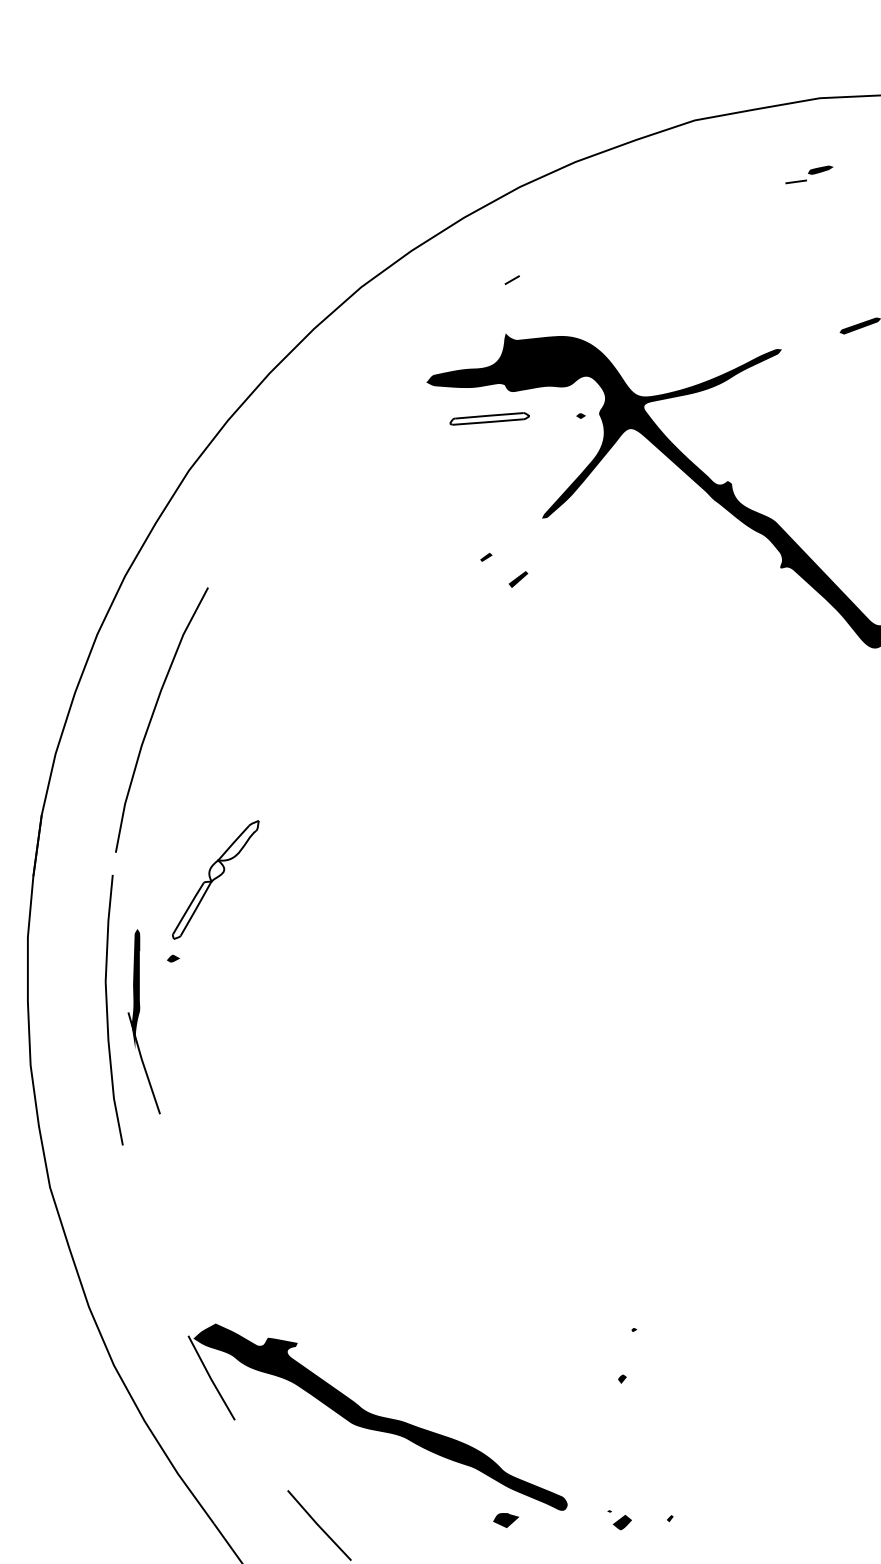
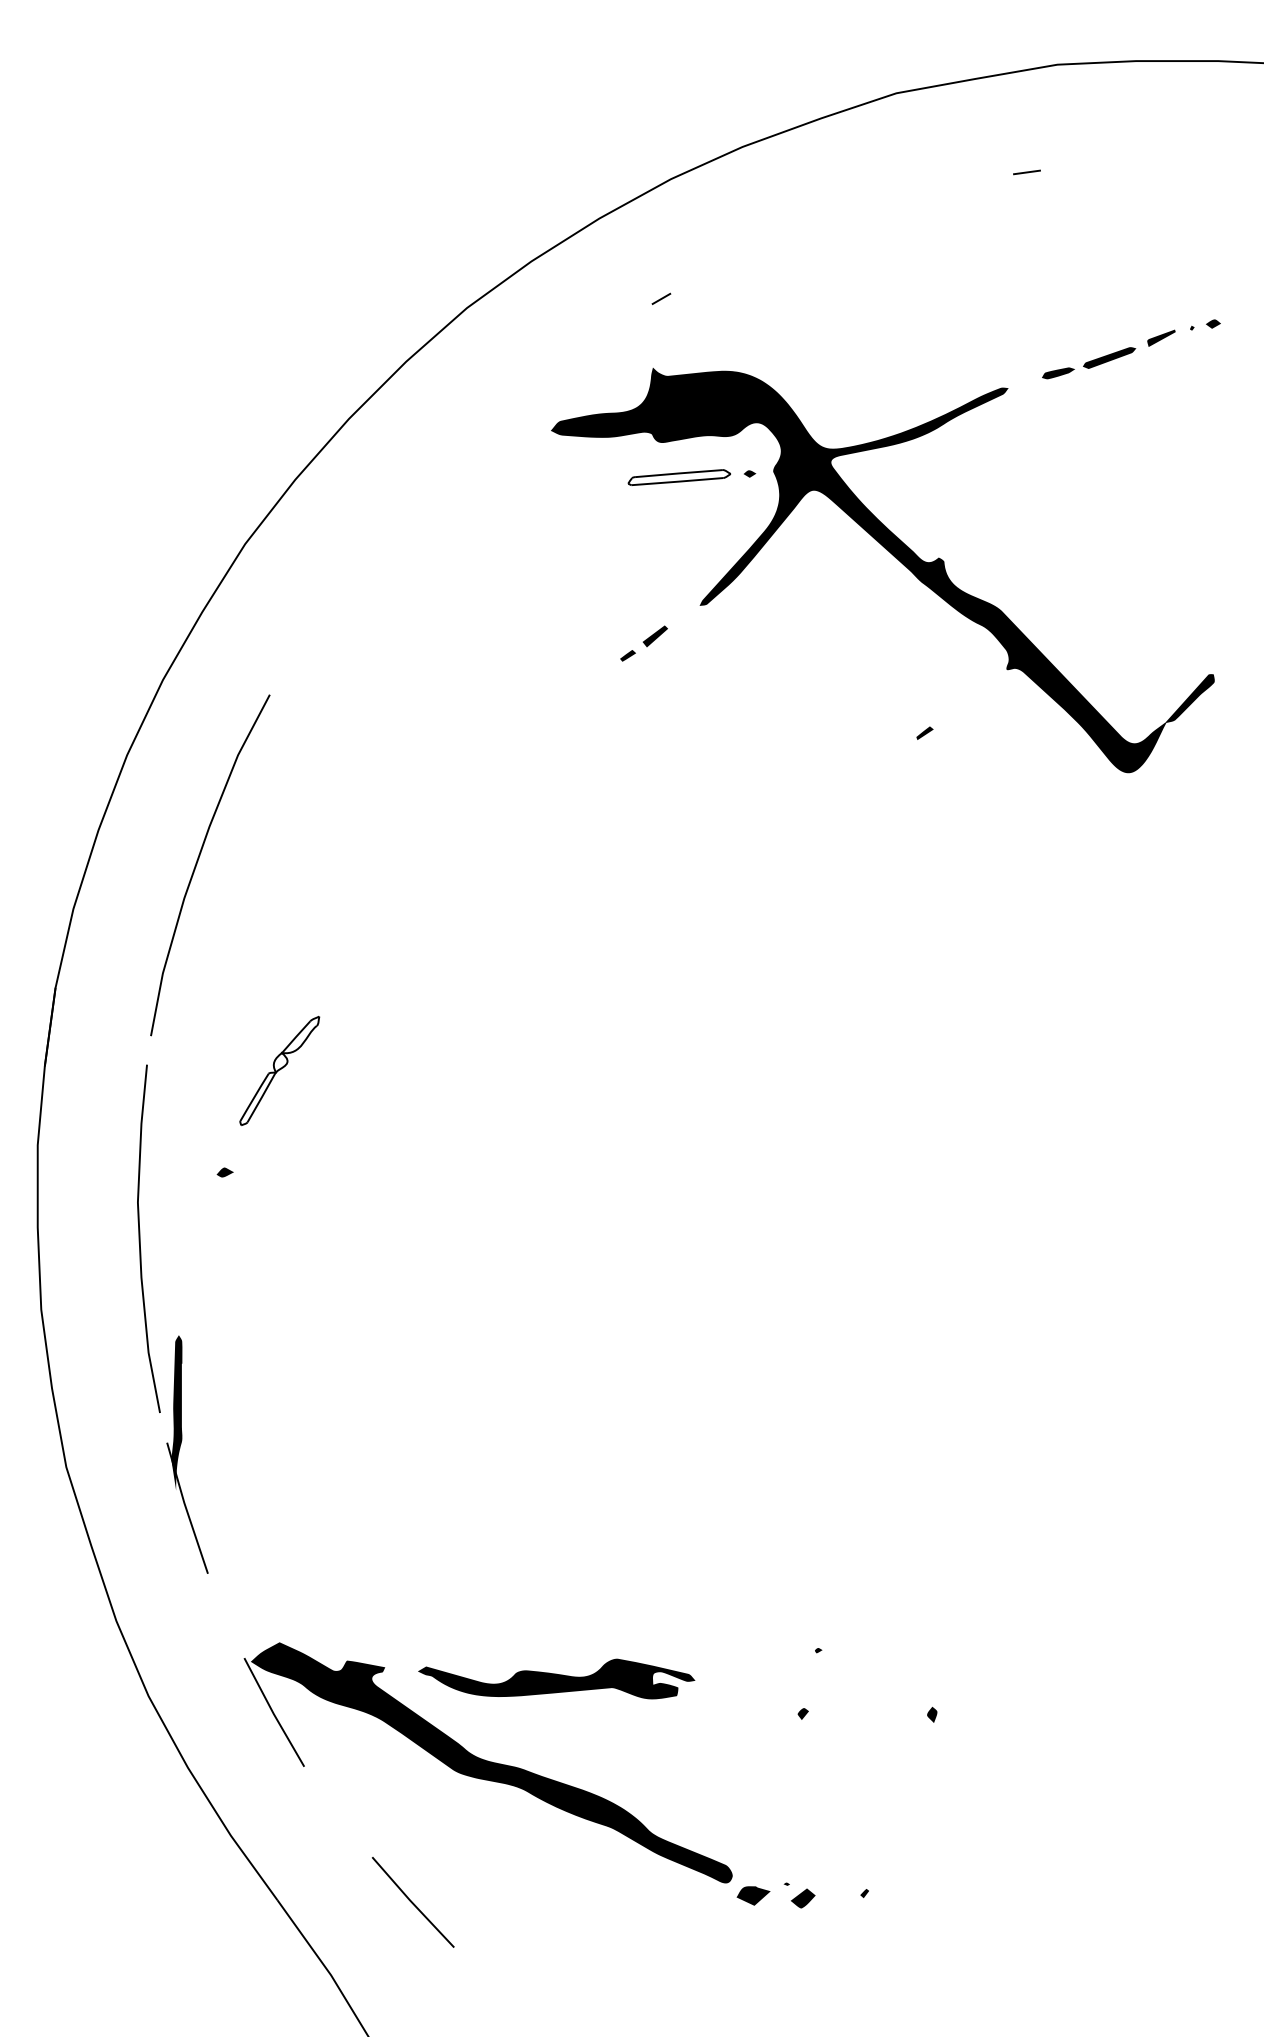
part: (820, 170) -> (1058, 373), moved
part: (489, 418) -> (678, 477), moved
part: (517, 579) -> (654, 636), moved
fill: (716, 617) -> (924, 733), added
part: (215, 879) -> (279, 1070), size x0.71
part: (137, 1020) -> (179, 1452), moved
fill: (430, 1351) -> (556, 1678), added
fill: (722, 1379) -> (932, 1714), added
part: (506, 1520) -> (753, 1895), moved

